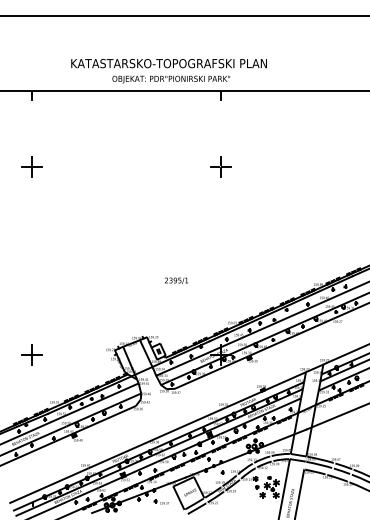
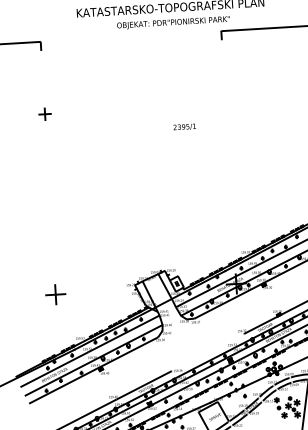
line: (125, 91) -> (130, 36), removed
part: (31, 166) -> (44, 114), size x0.6
part: (220, 166) -> (225, 103), removed
text: (176, 280) -> (184, 126), moved
line: (186, 424) -> (207, 352), removed

